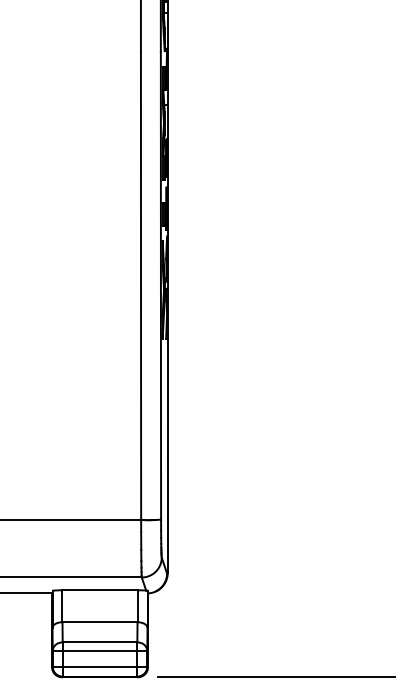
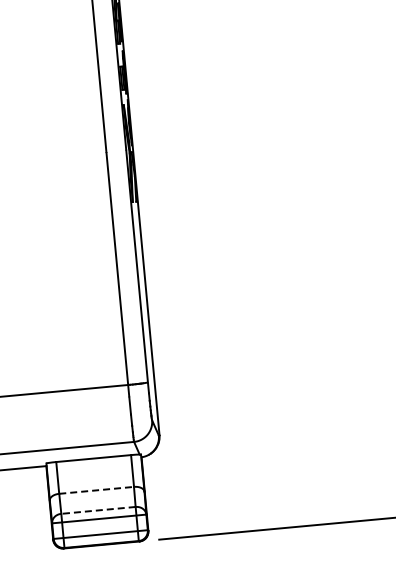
line: (100, 622) -> (97, 490), solid -> dashed
line: (99, 642) -> (97, 510), solid -> dashed

